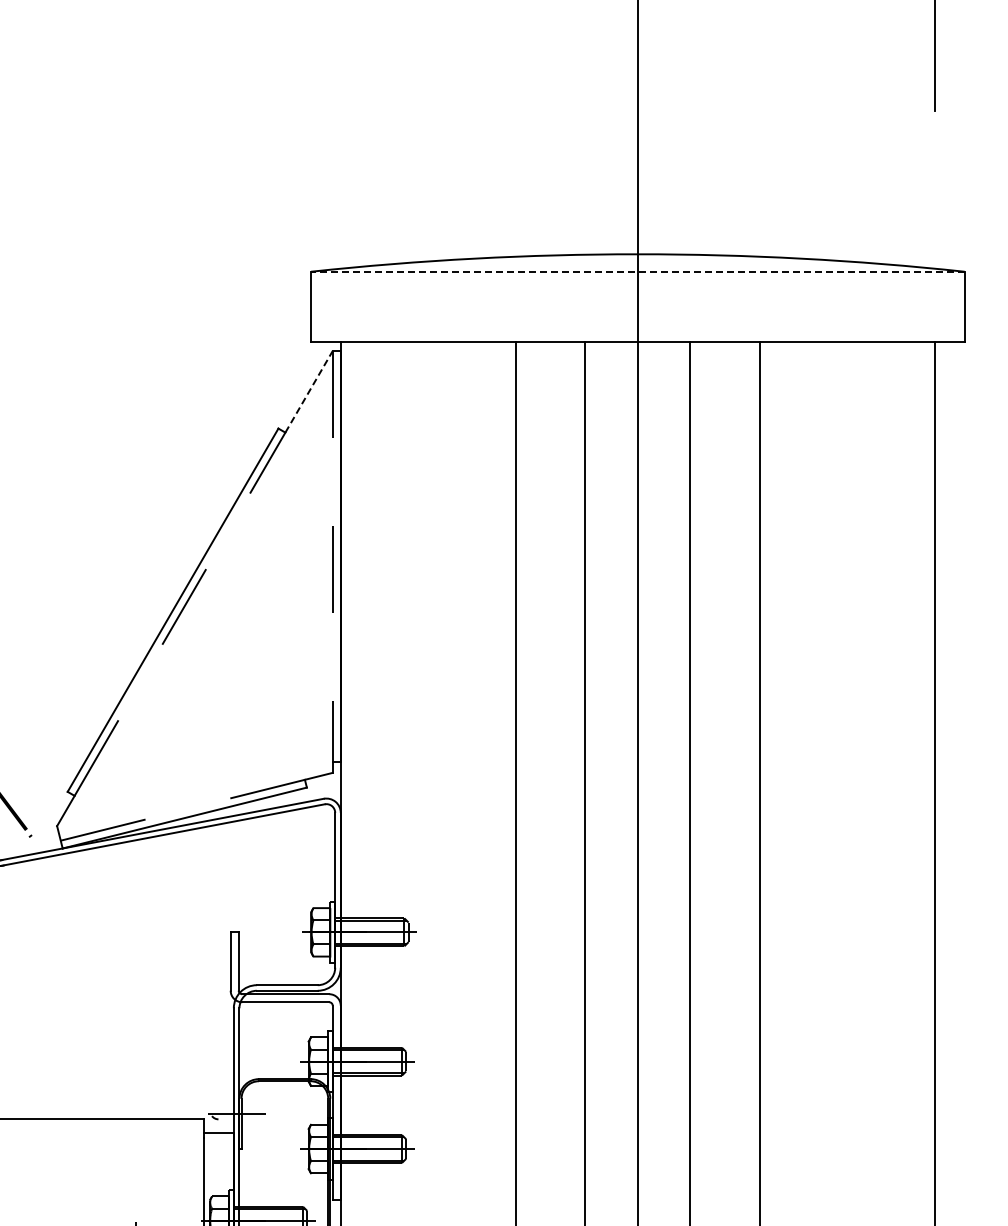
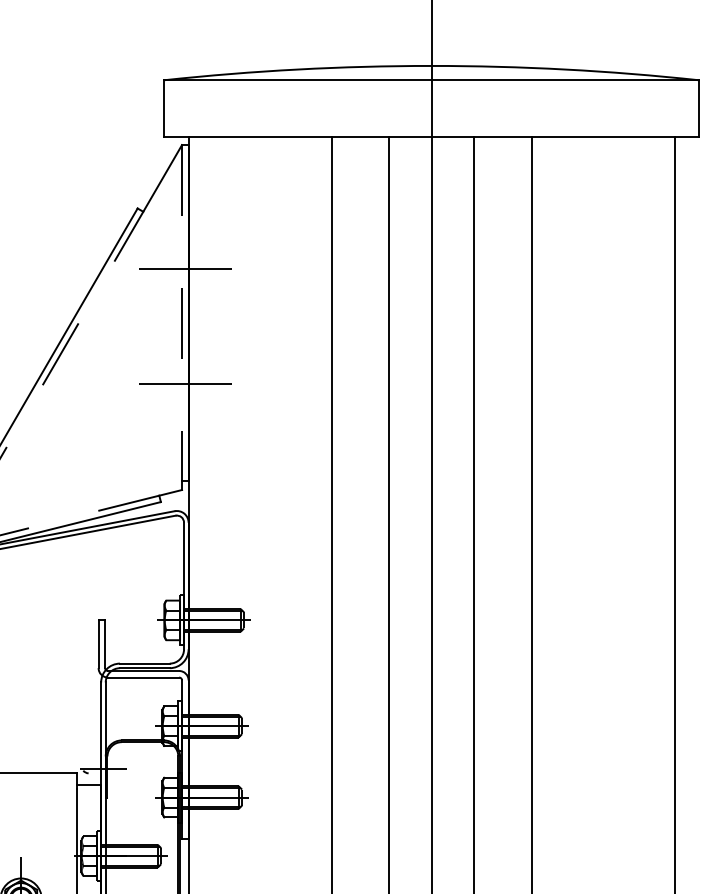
line: (637, 271) -> (431, 80), dashed -> solid
line: (309, 391) -> (163, 178), dashed -> solid
line: (336, 503) -> (185, 269), added
line: (336, 642) -> (185, 383), added

